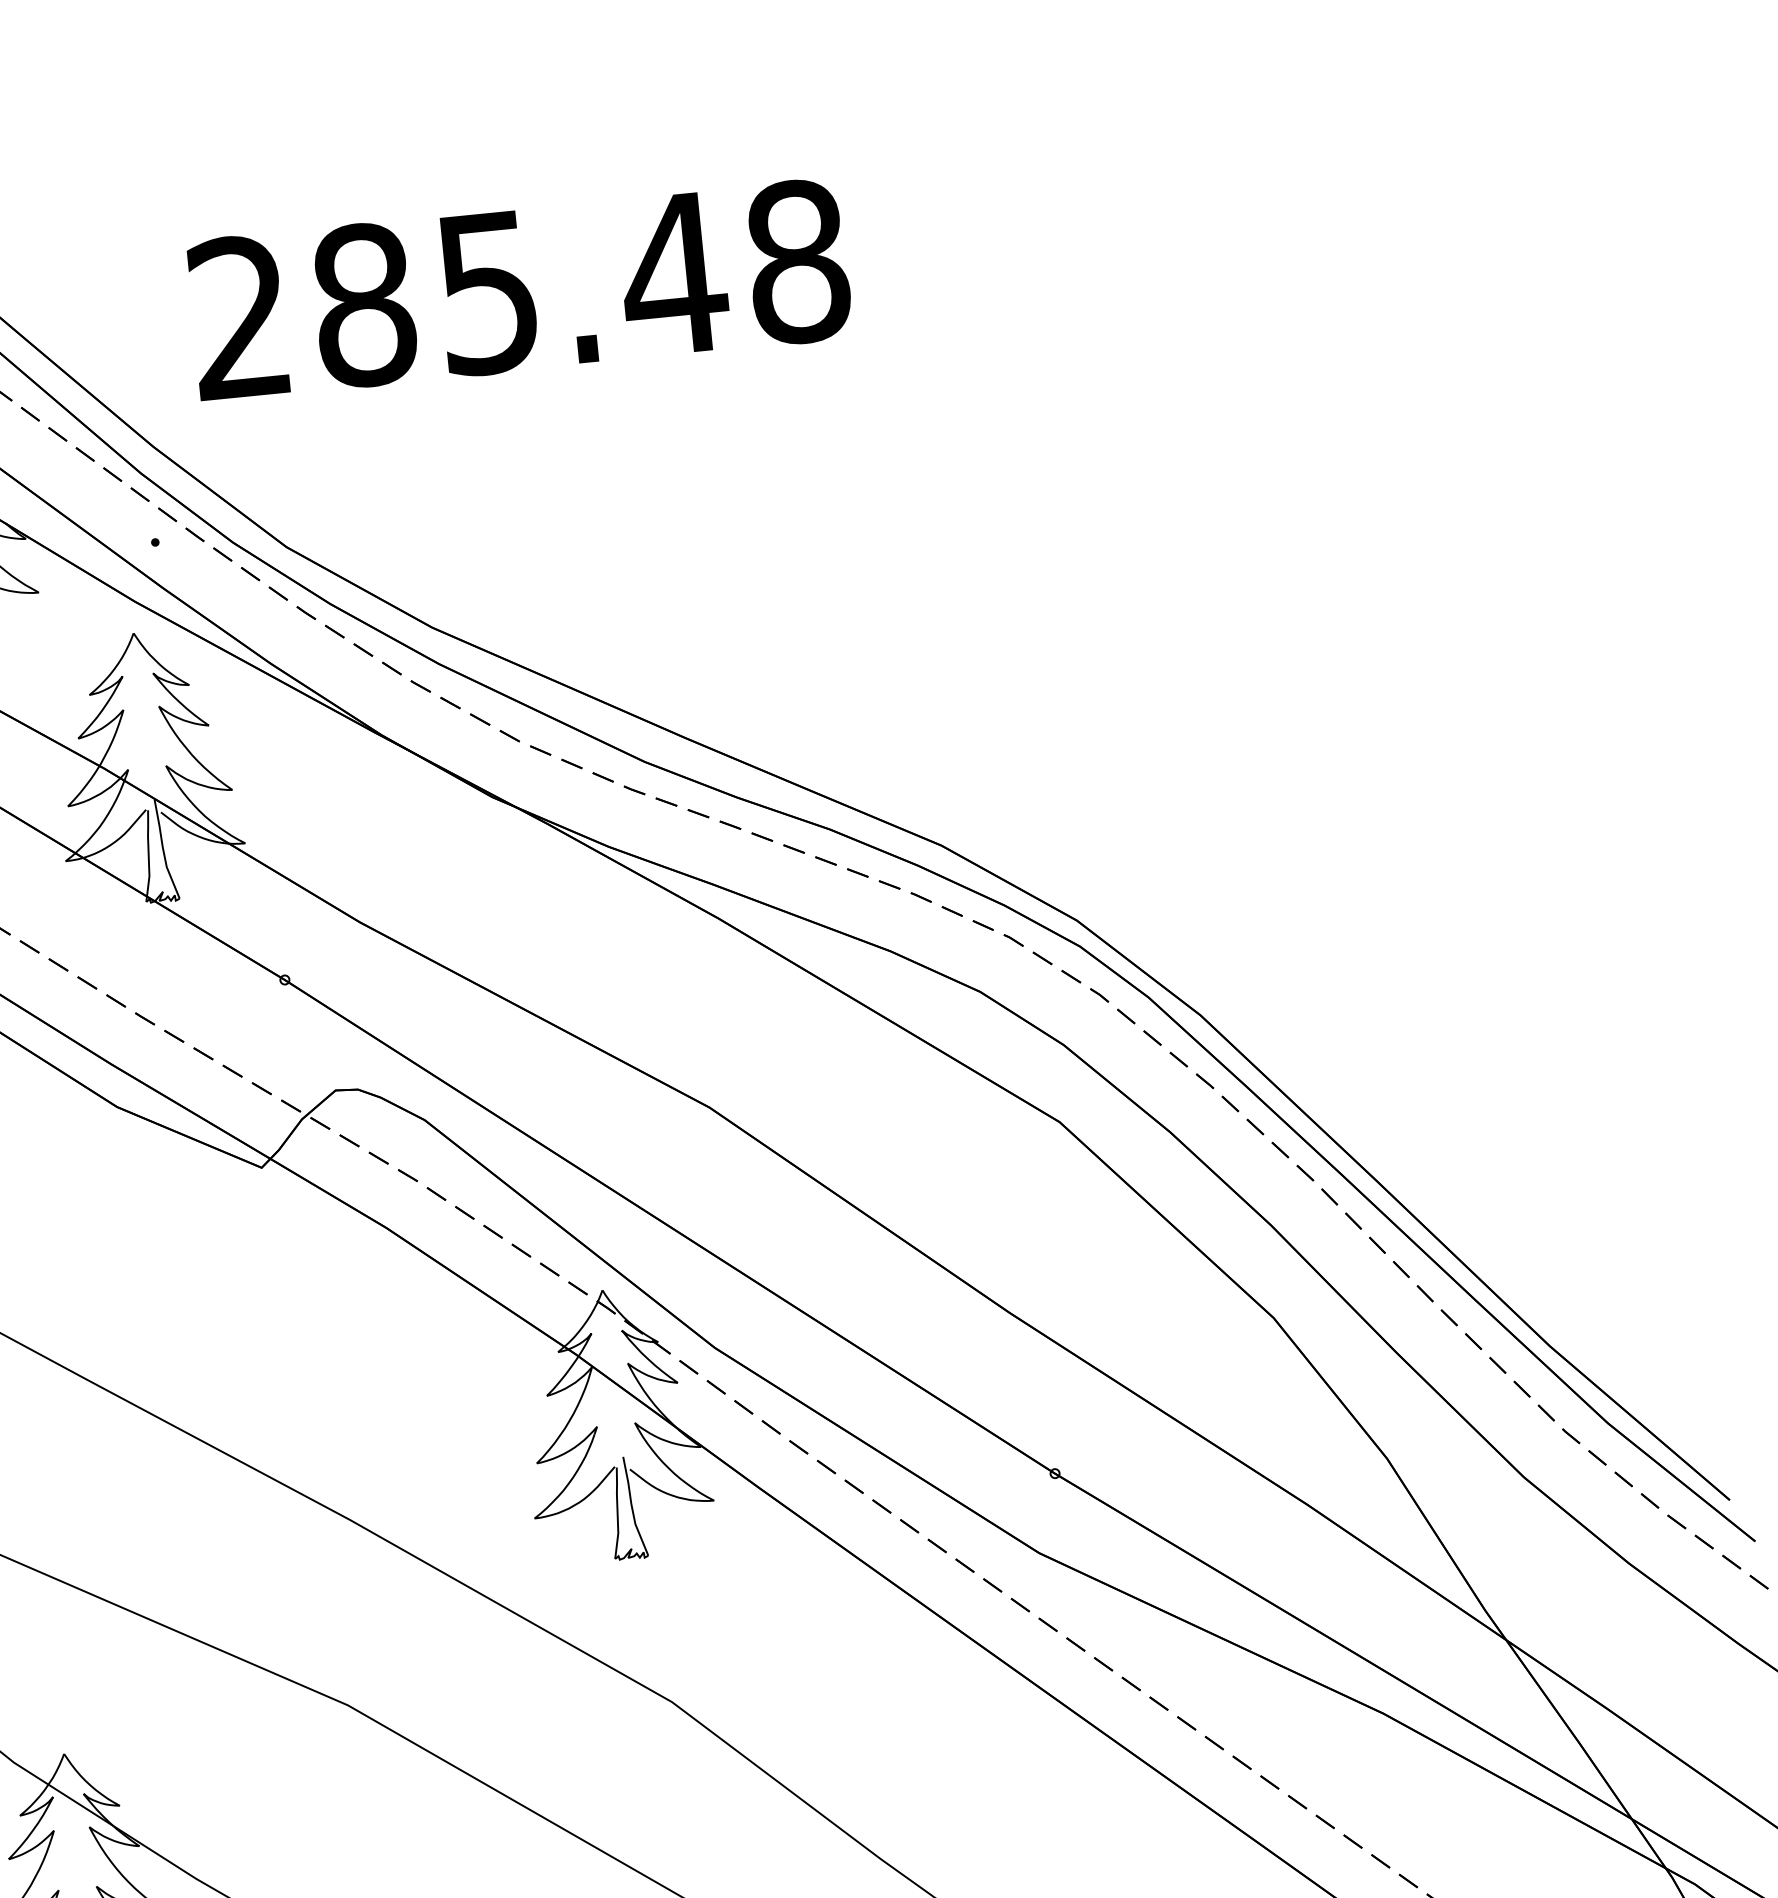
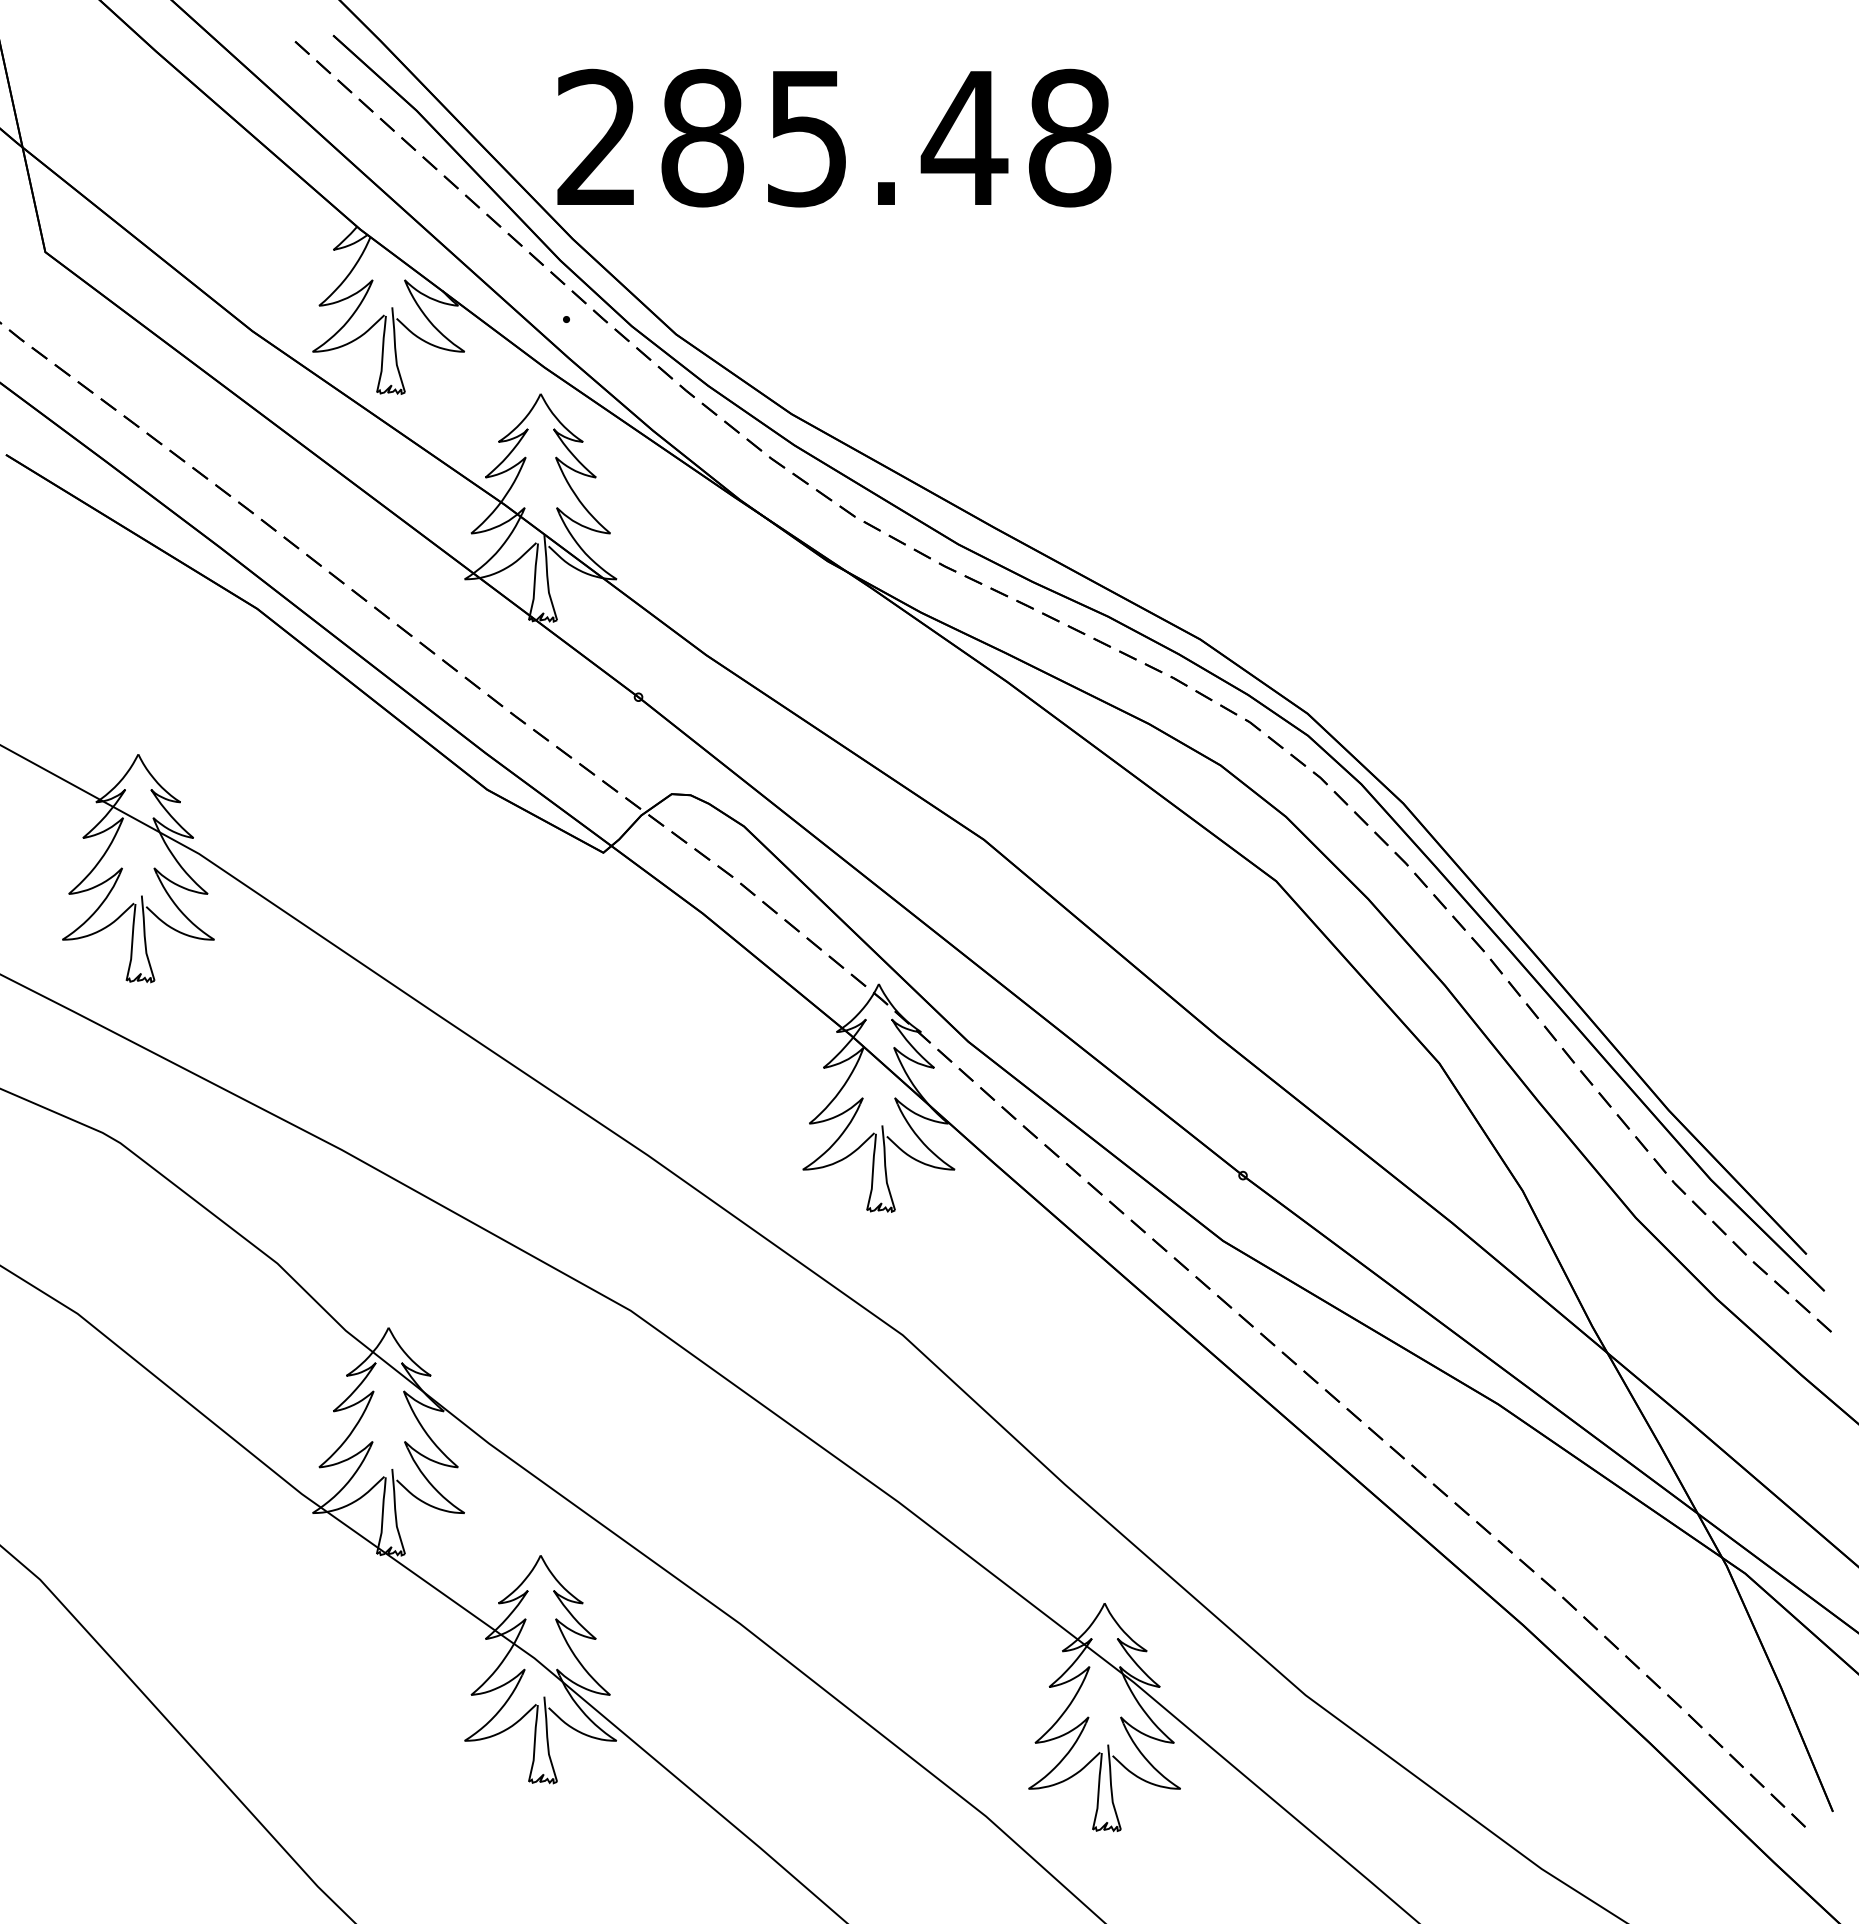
text: (519, 288) -> (834, 137), moved

